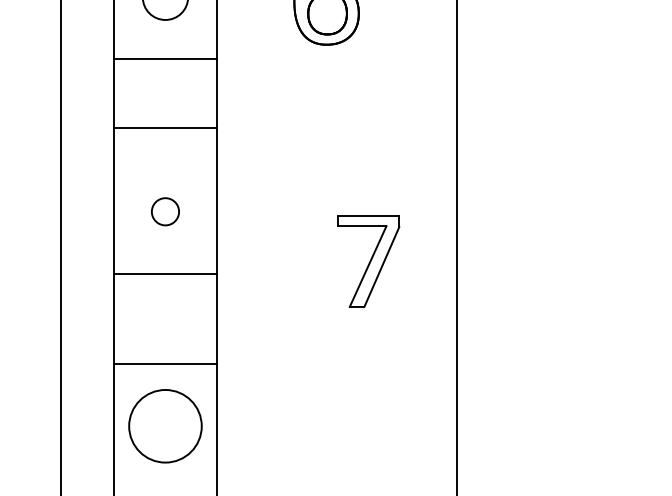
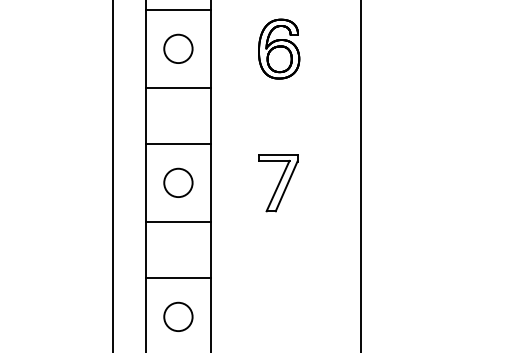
line: (165, 127) -> (178, 144), moved
circle: (165, 211) -> (178, 182), size x1.67
part: (368, 262) -> (278, 183), moved
circle: (165, 425) -> (178, 316), size x0.62

